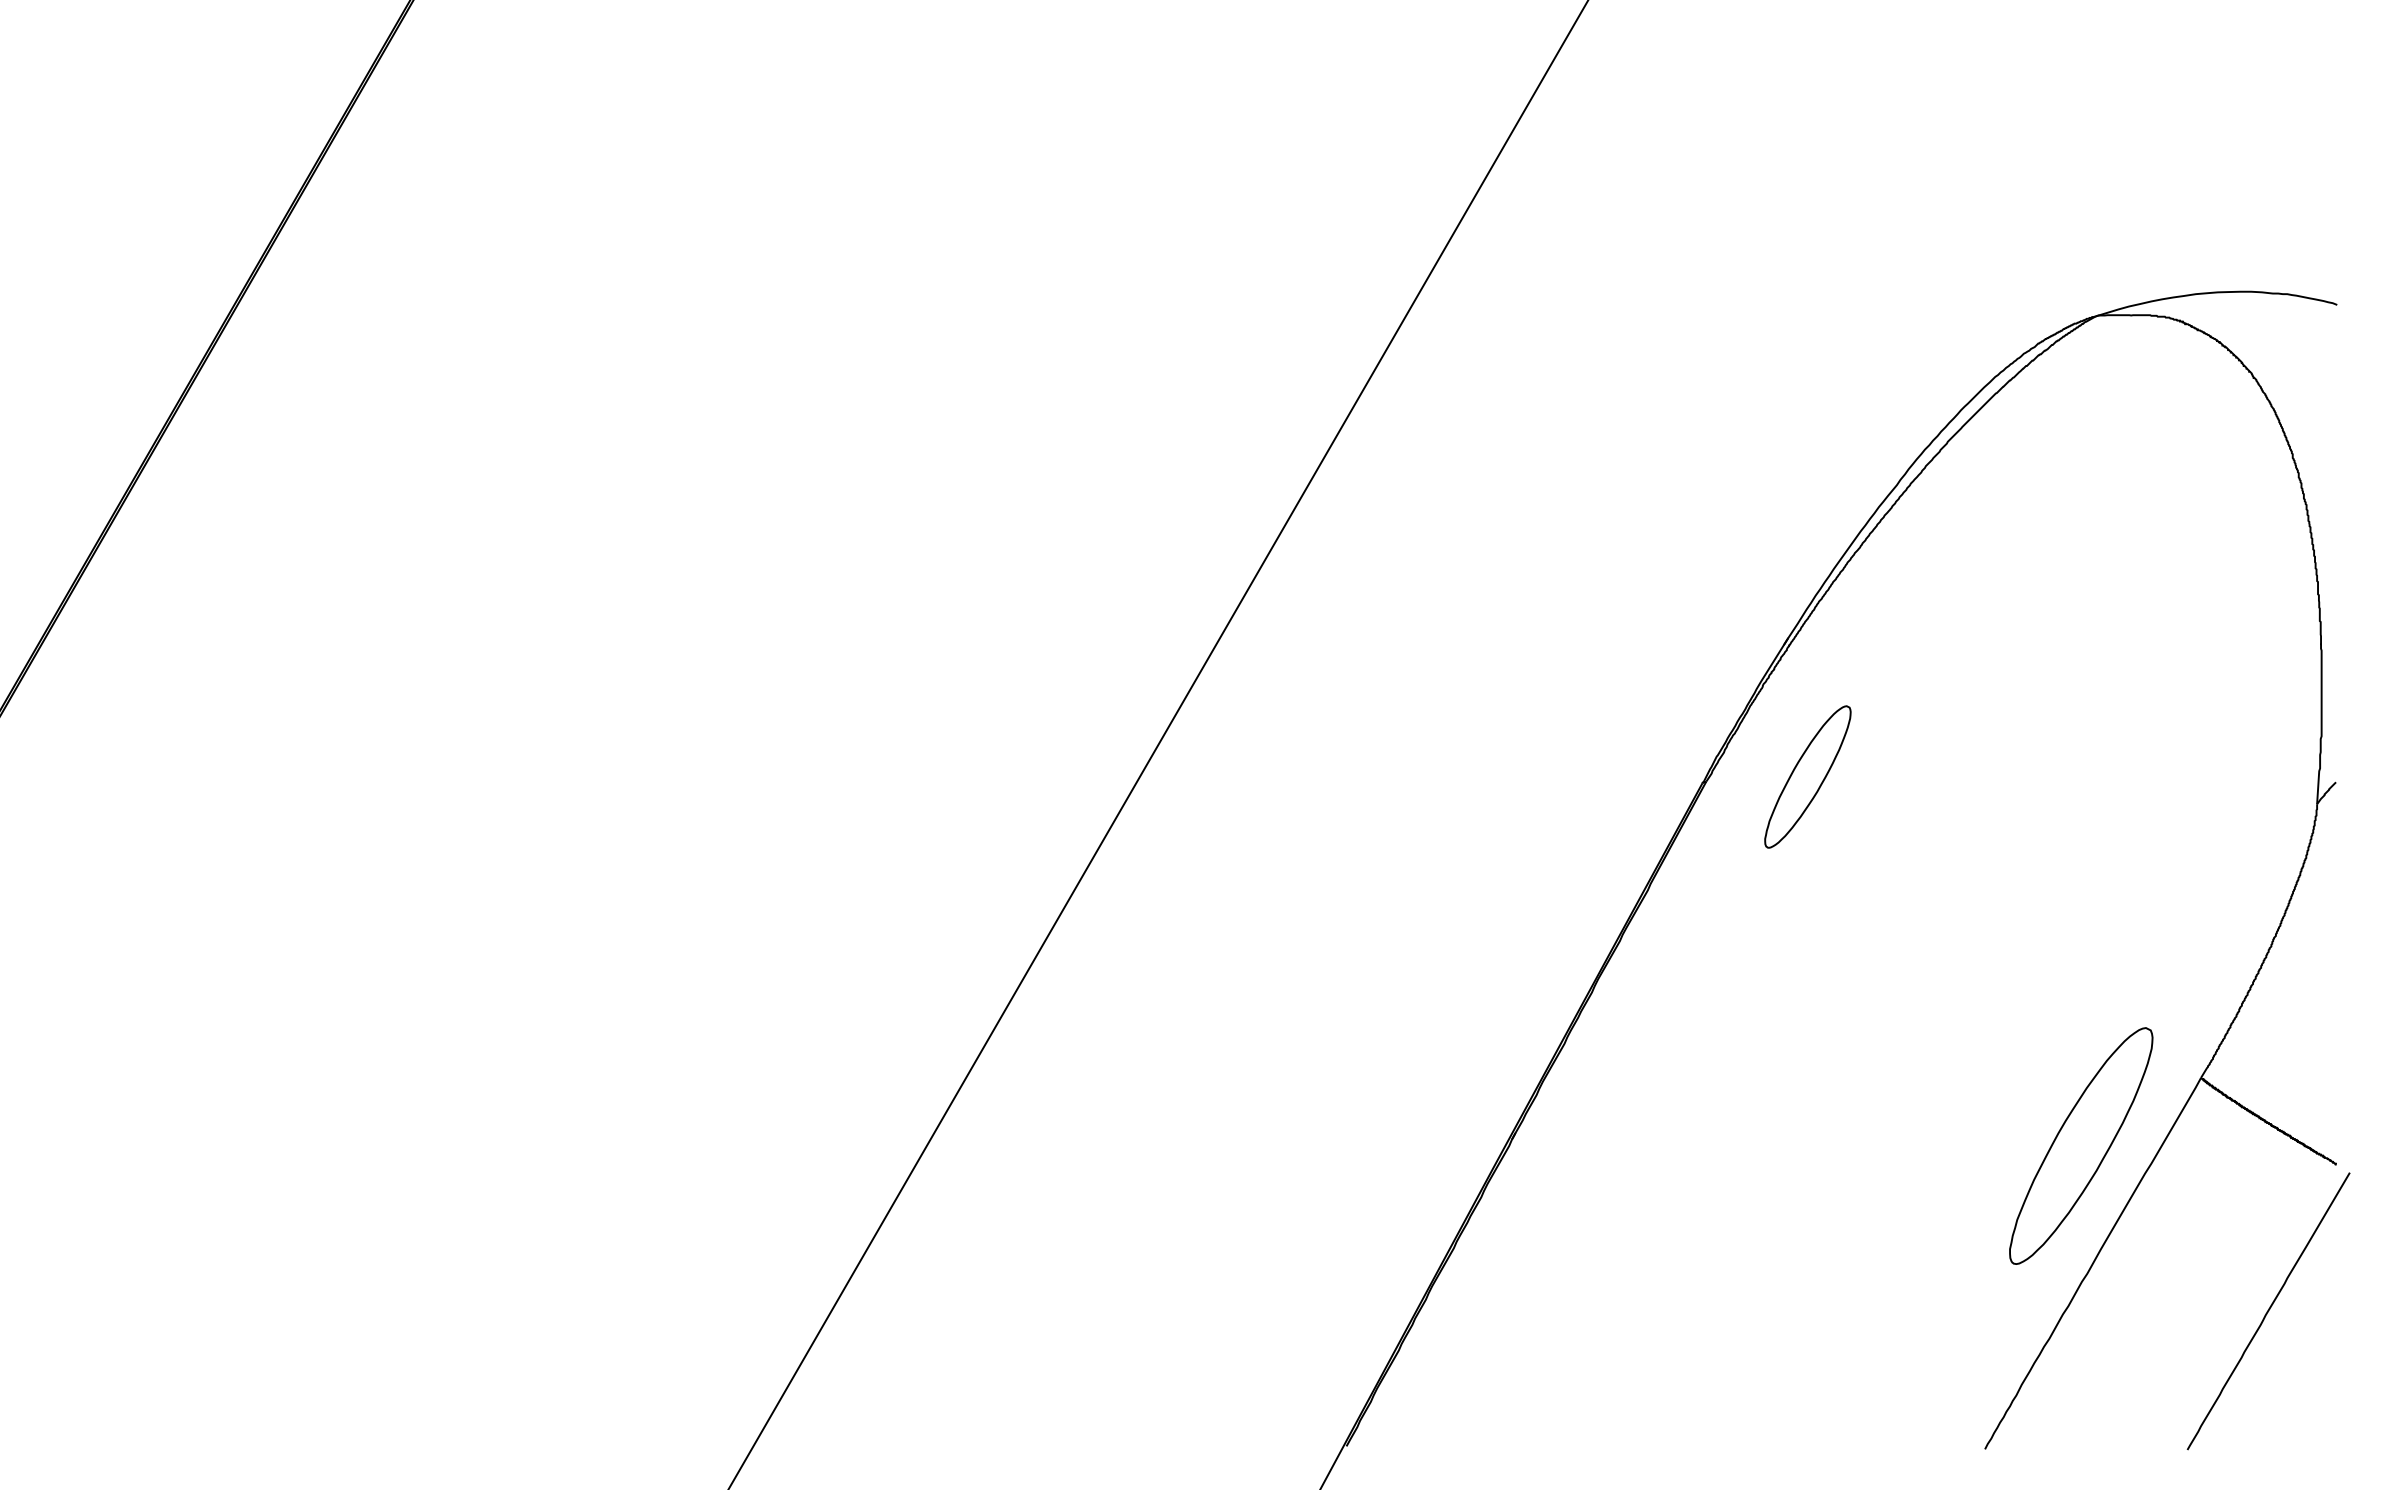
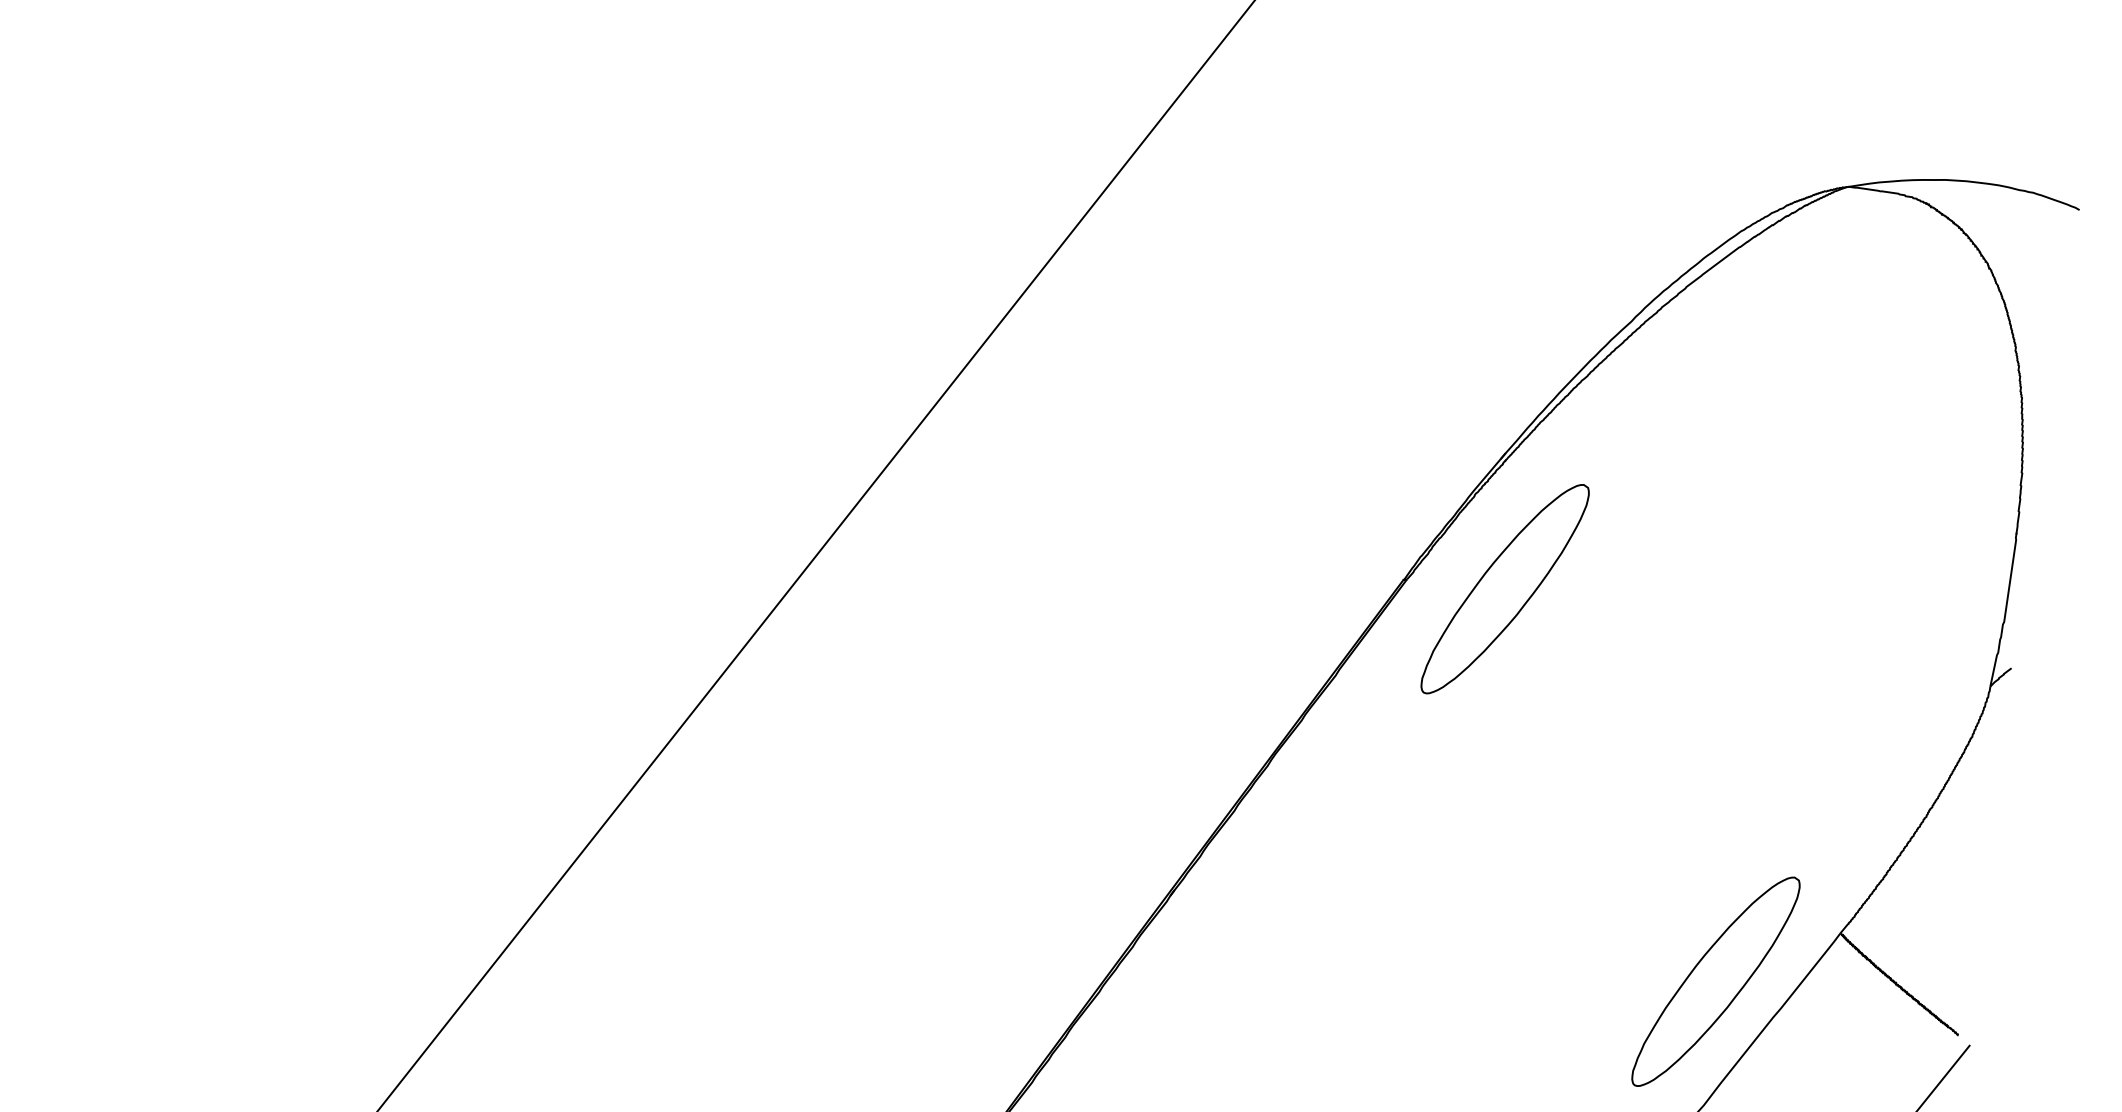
part: (1807, 776) -> (1504, 588), size x1.67

